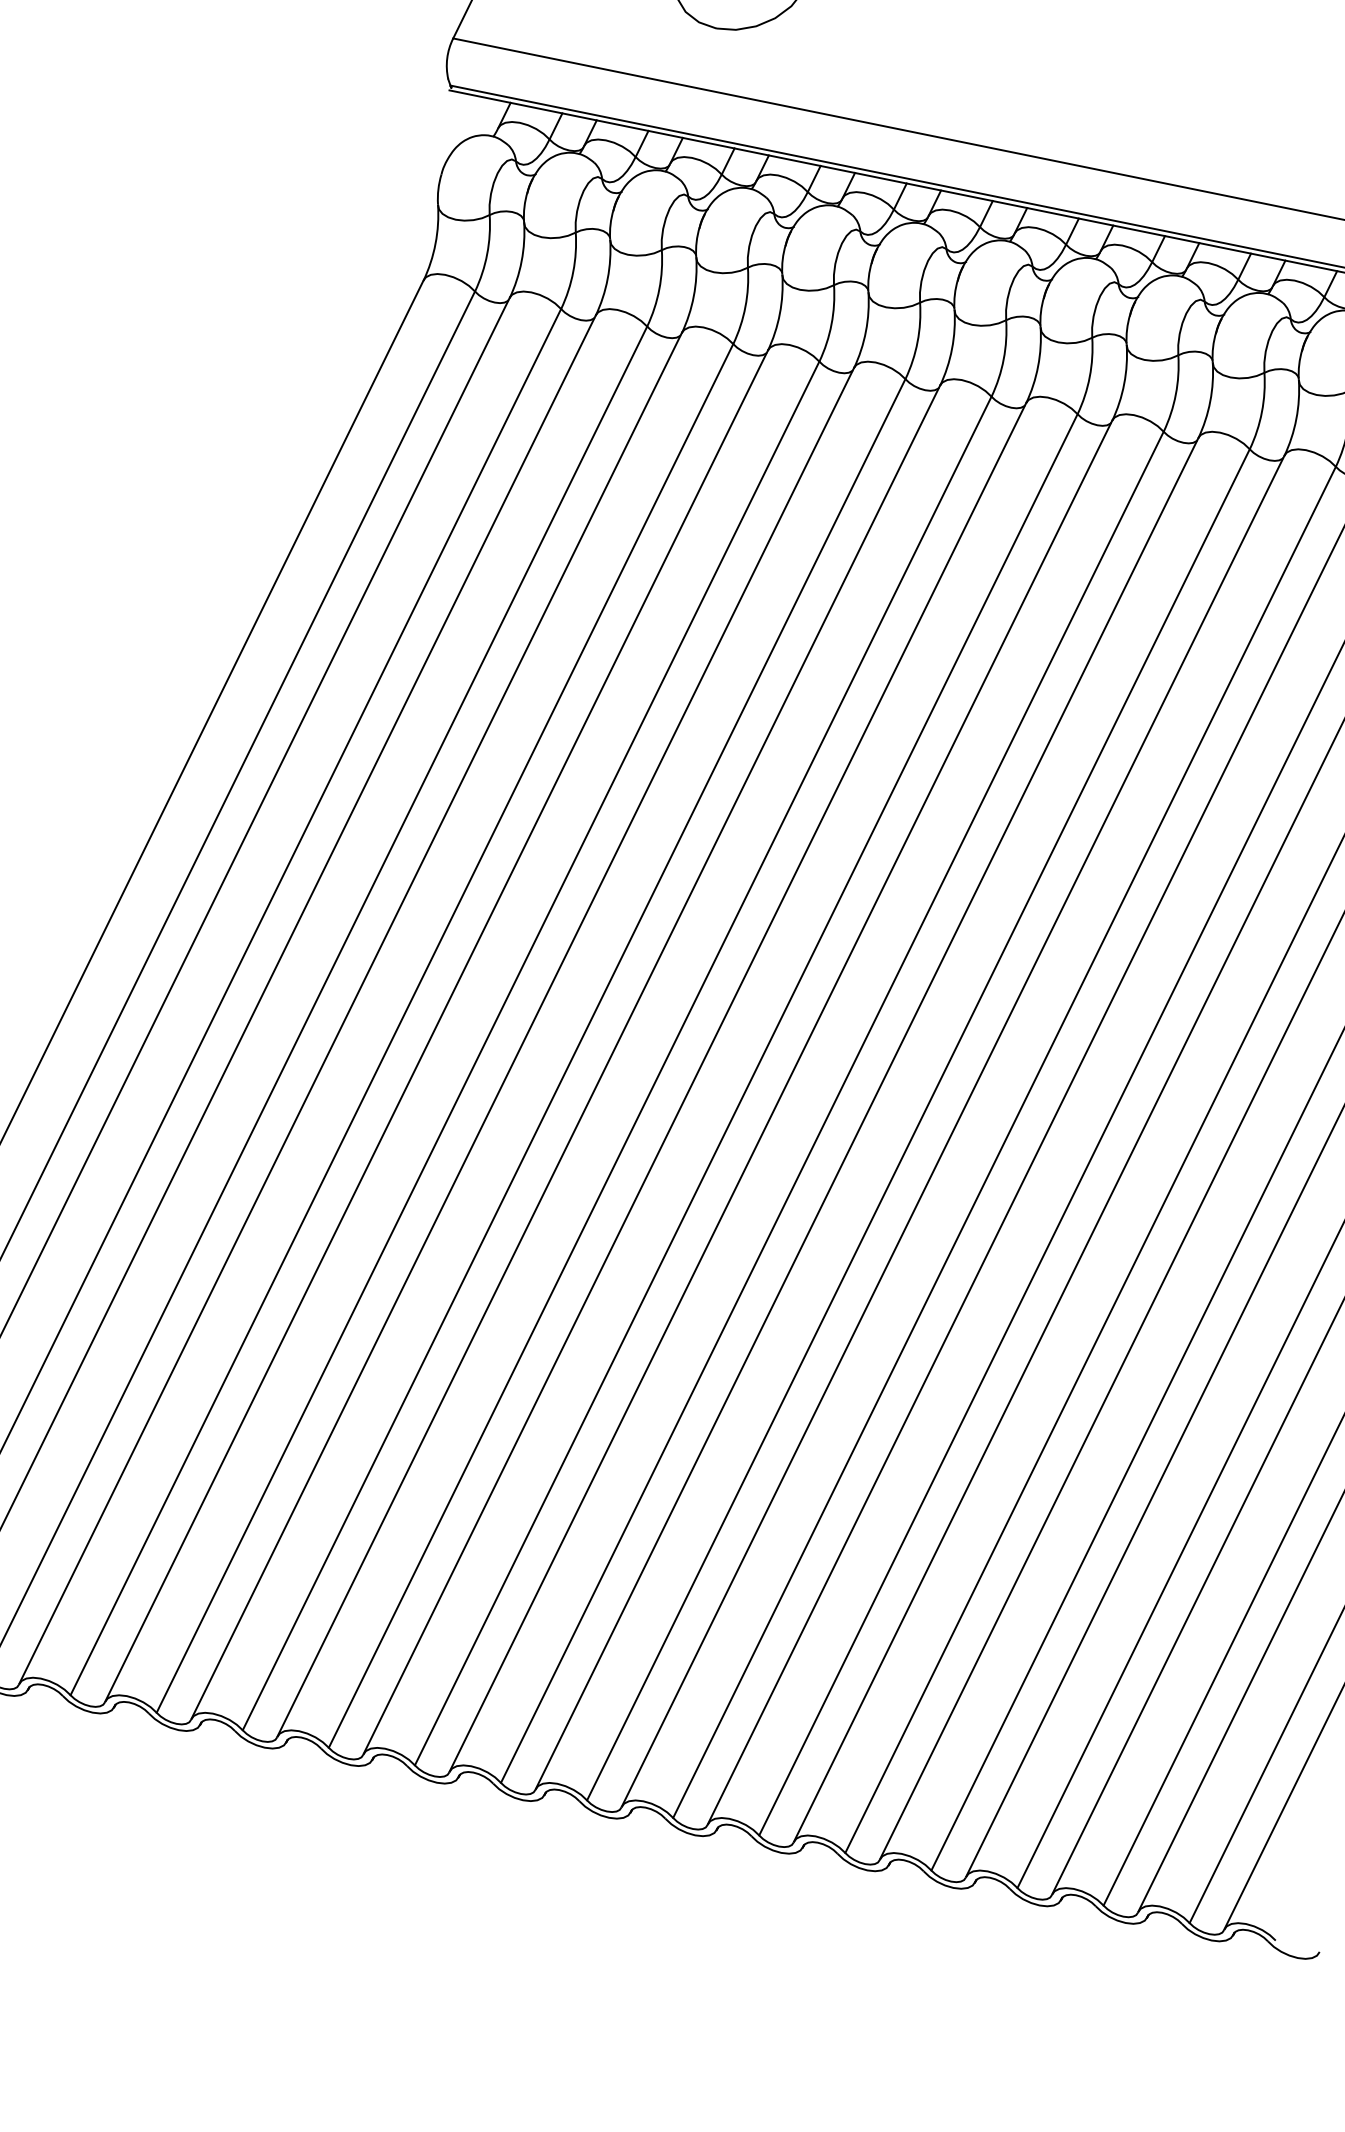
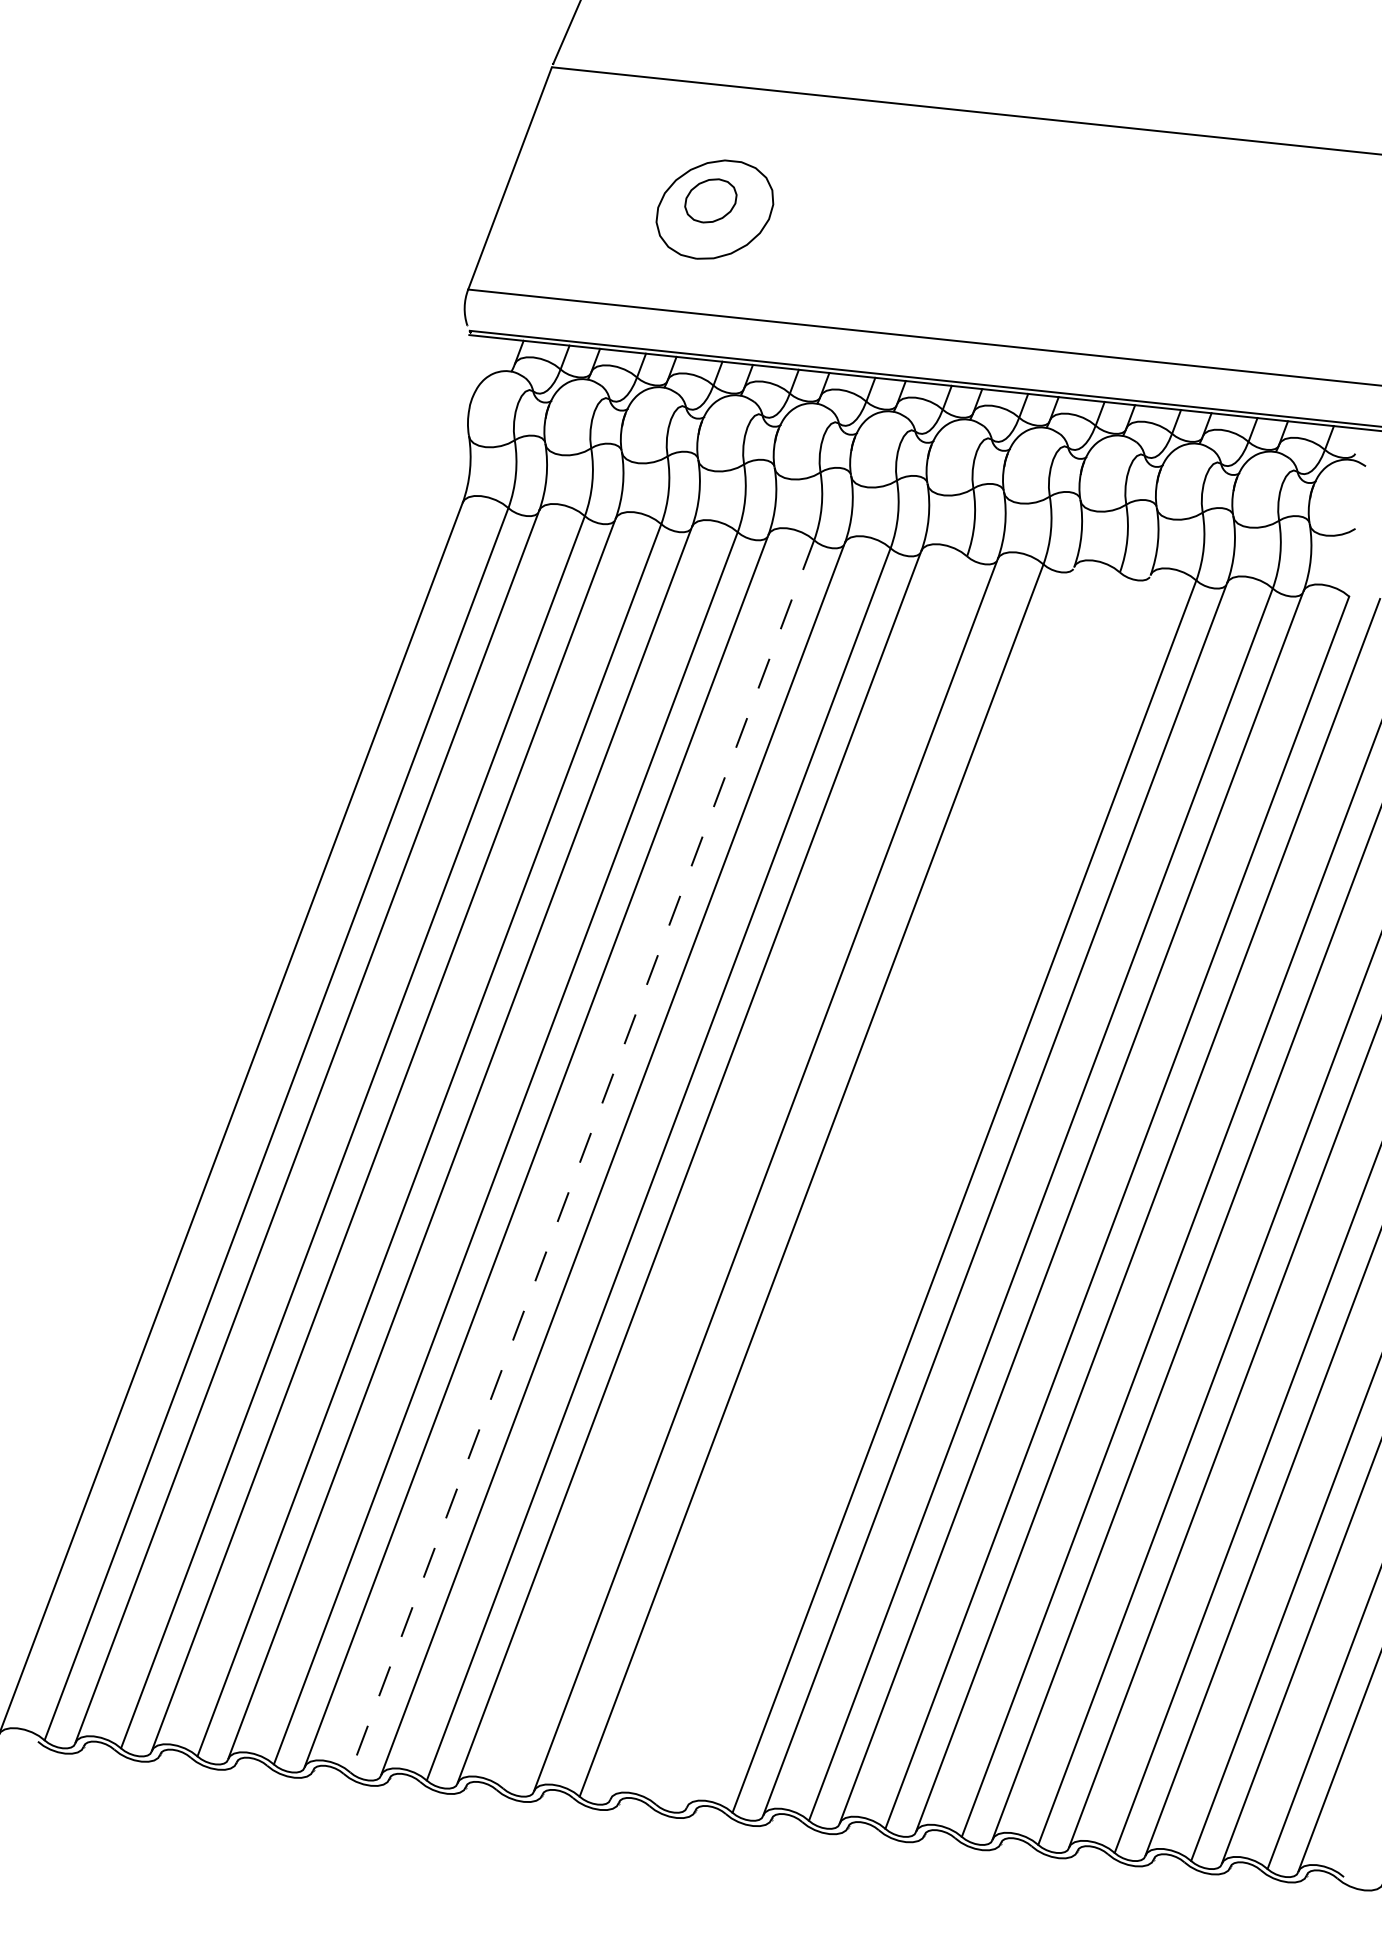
line: (488, 1037) -> (582, 1156), solid -> dashed
line: (660, 1072) -> (735, 1172), removed
line: (781, 1095) -> (842, 1182), removed
line: (831, 1107) -> (887, 1188), removed
line: (866, 1112) -> (918, 1190), removed

